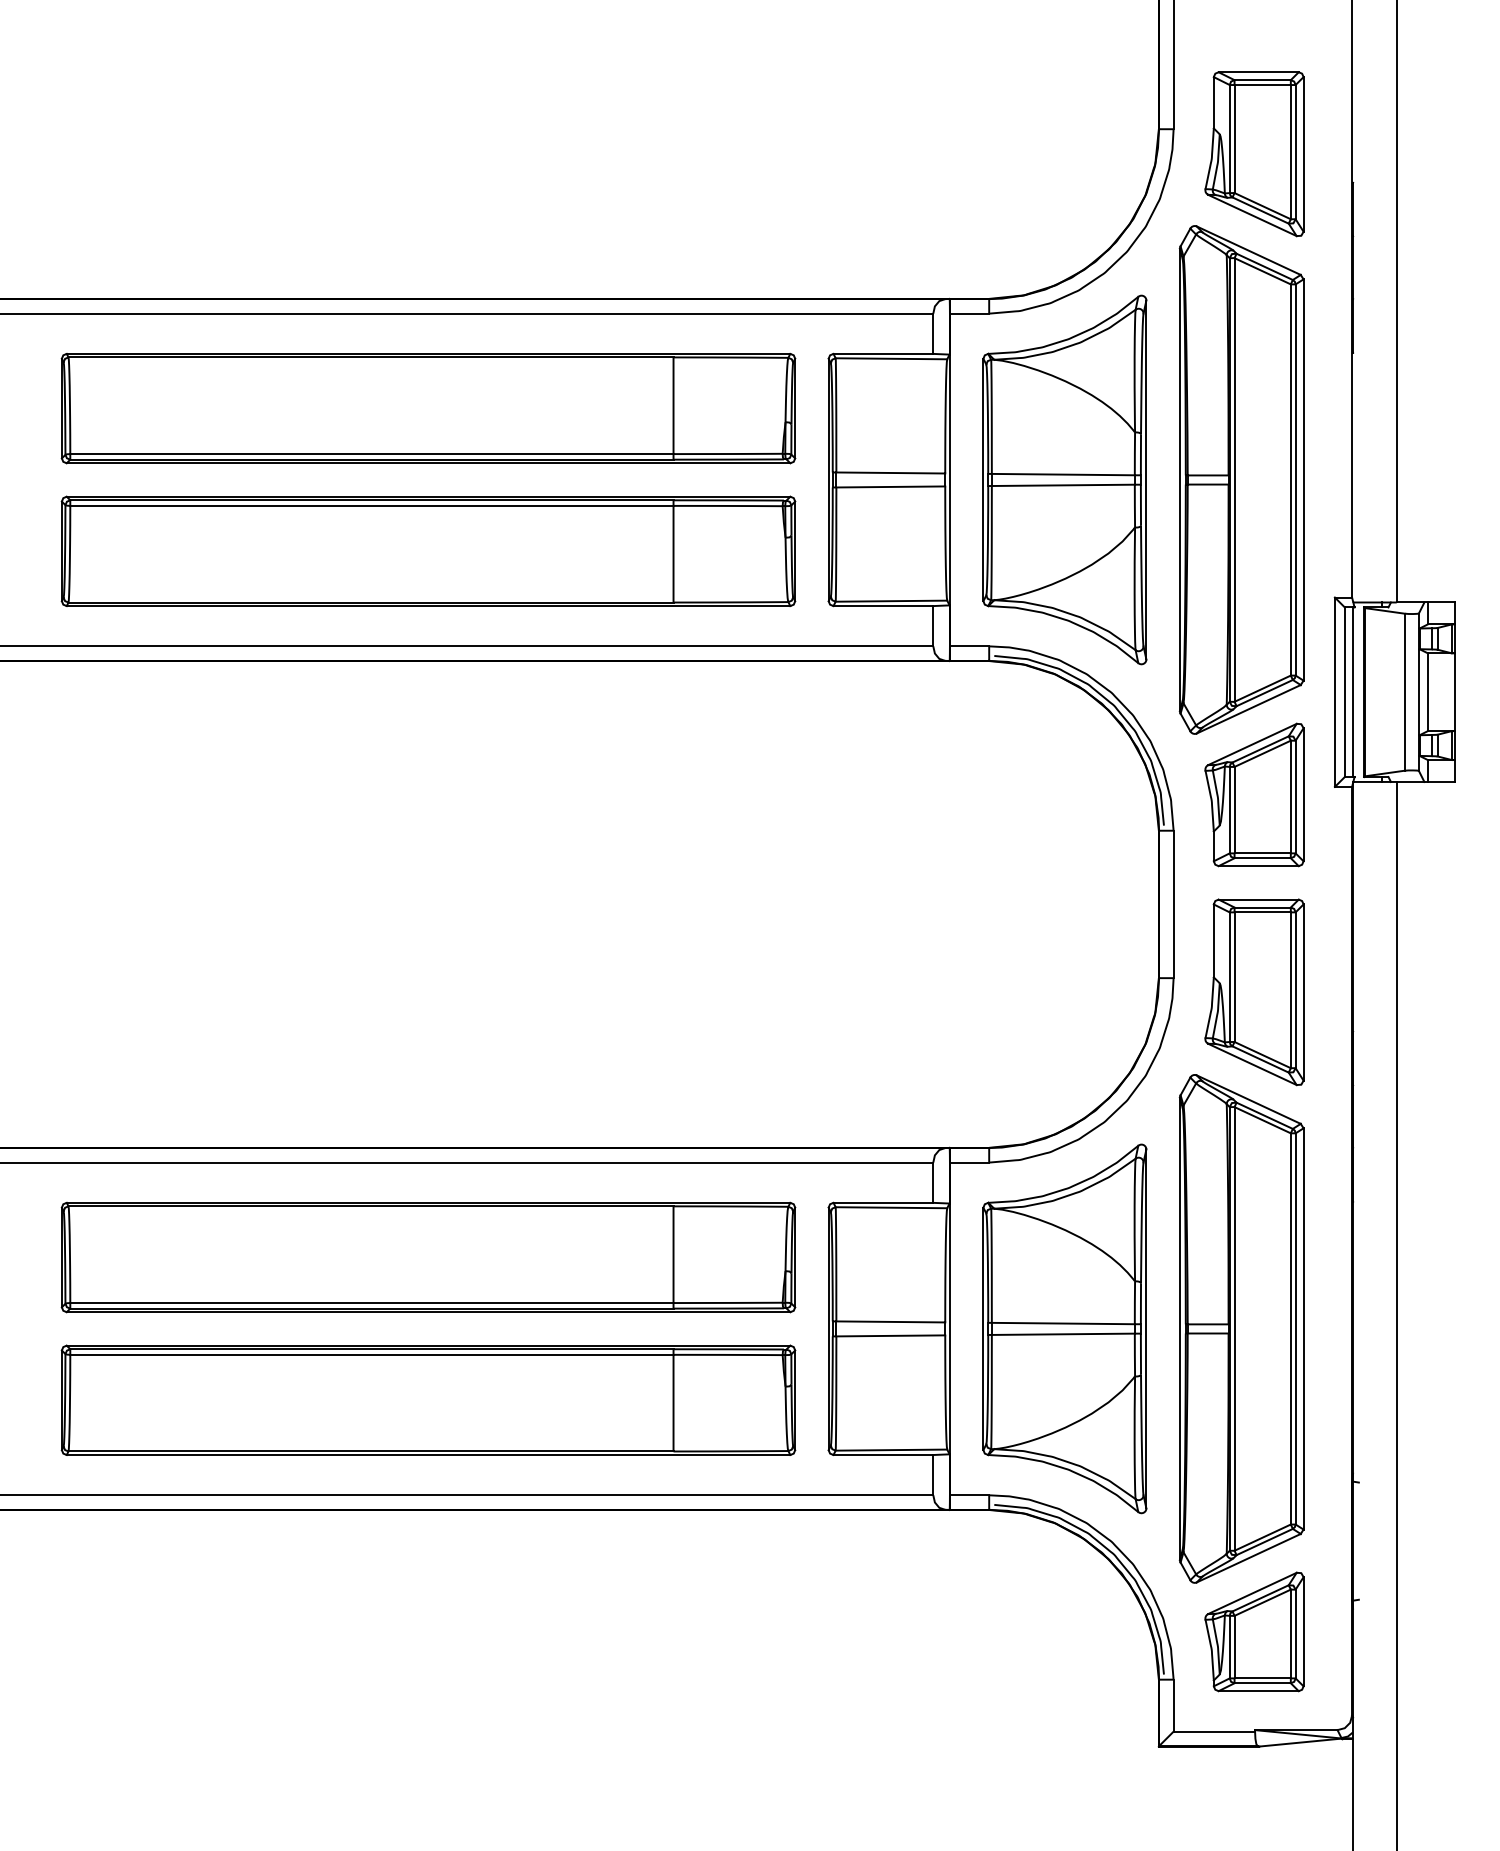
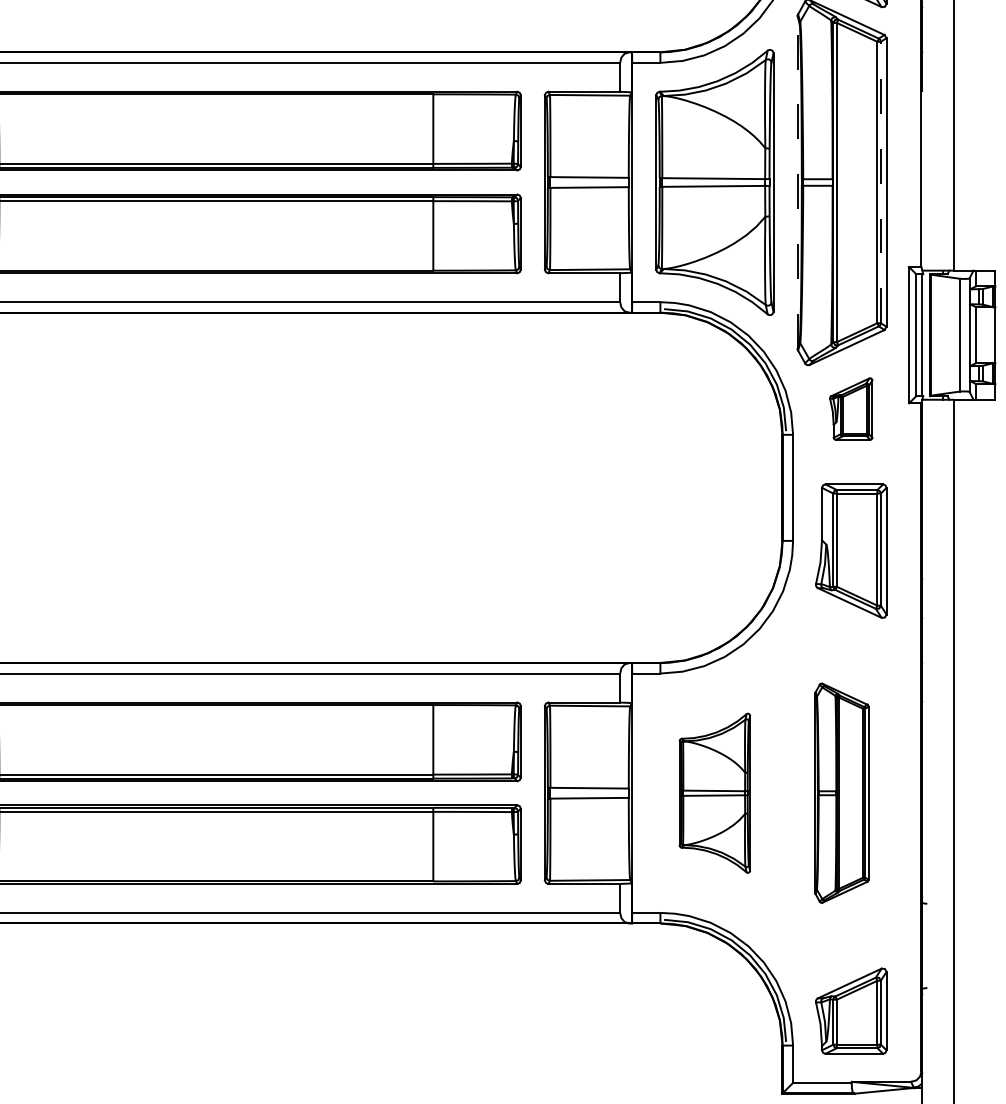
line: (1179, 479) -> (797, 182), solid -> dashed
line: (1295, 480) -> (880, 182), solid -> dashed
part: (1254, 794) -> (851, 408), size x0.6
part: (1064, 1328) -> (714, 792), size x0.6
part: (1241, 1328) -> (841, 792), size x0.6

